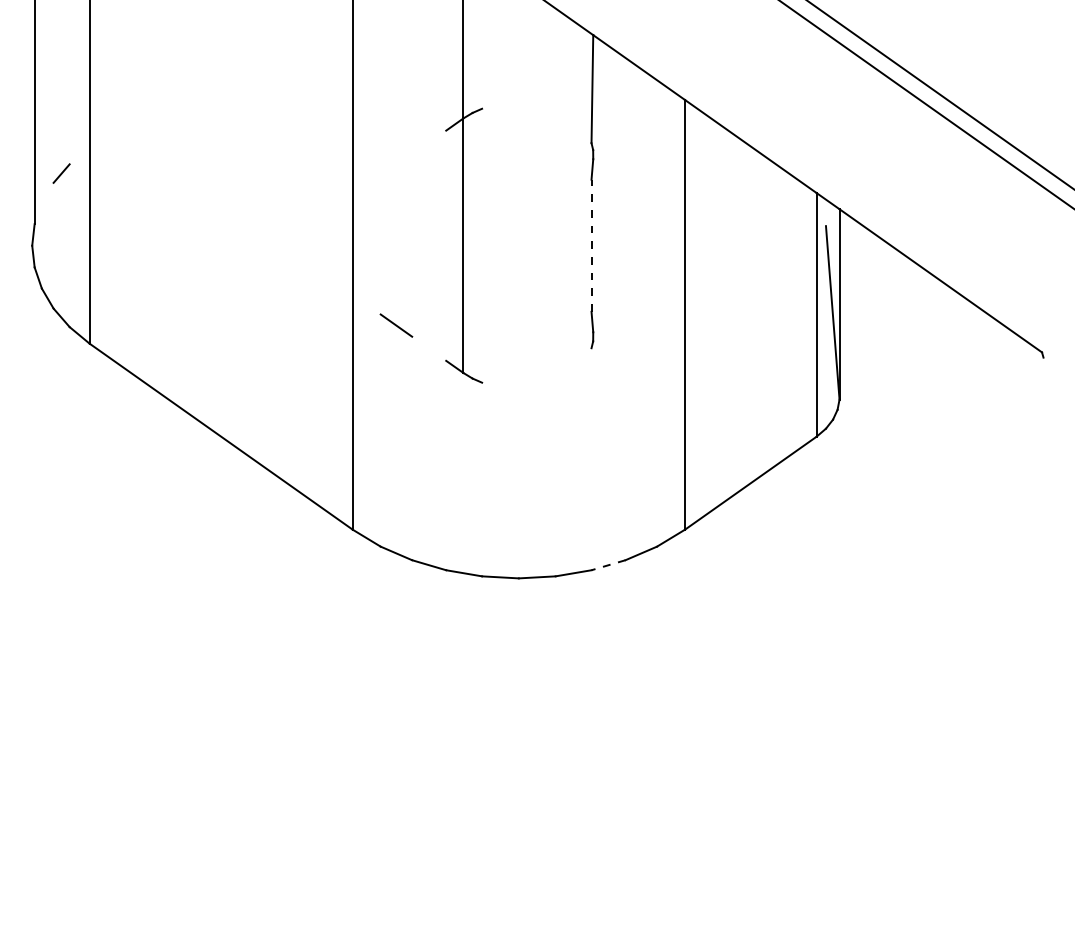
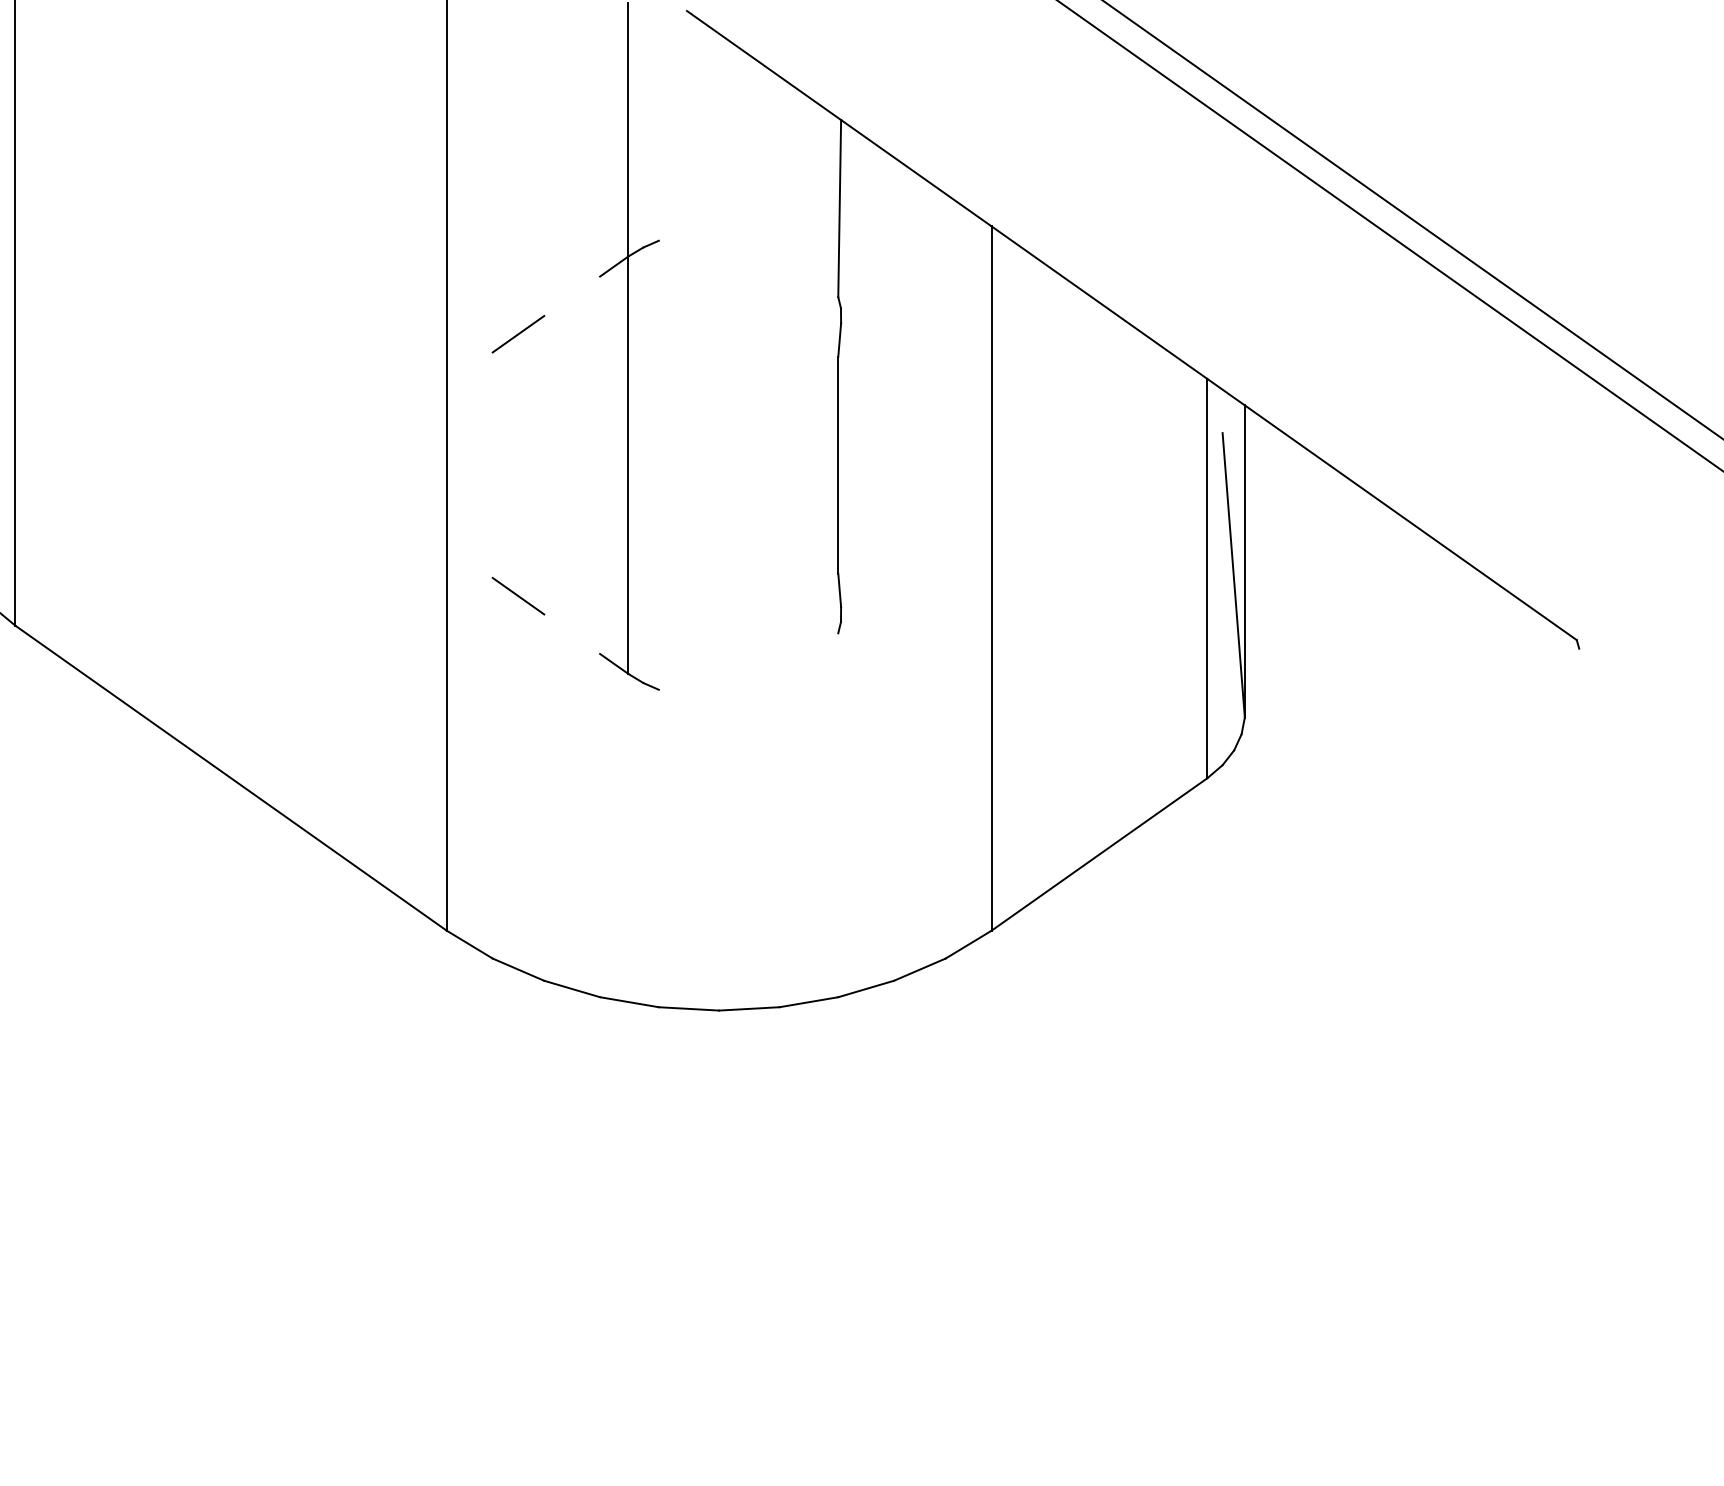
line: (396, 165) -> (518, 333), added
line: (591, 245) -> (838, 464), dashed -> solid
line: (608, 565) -> (866, 989), dashed -> solid

